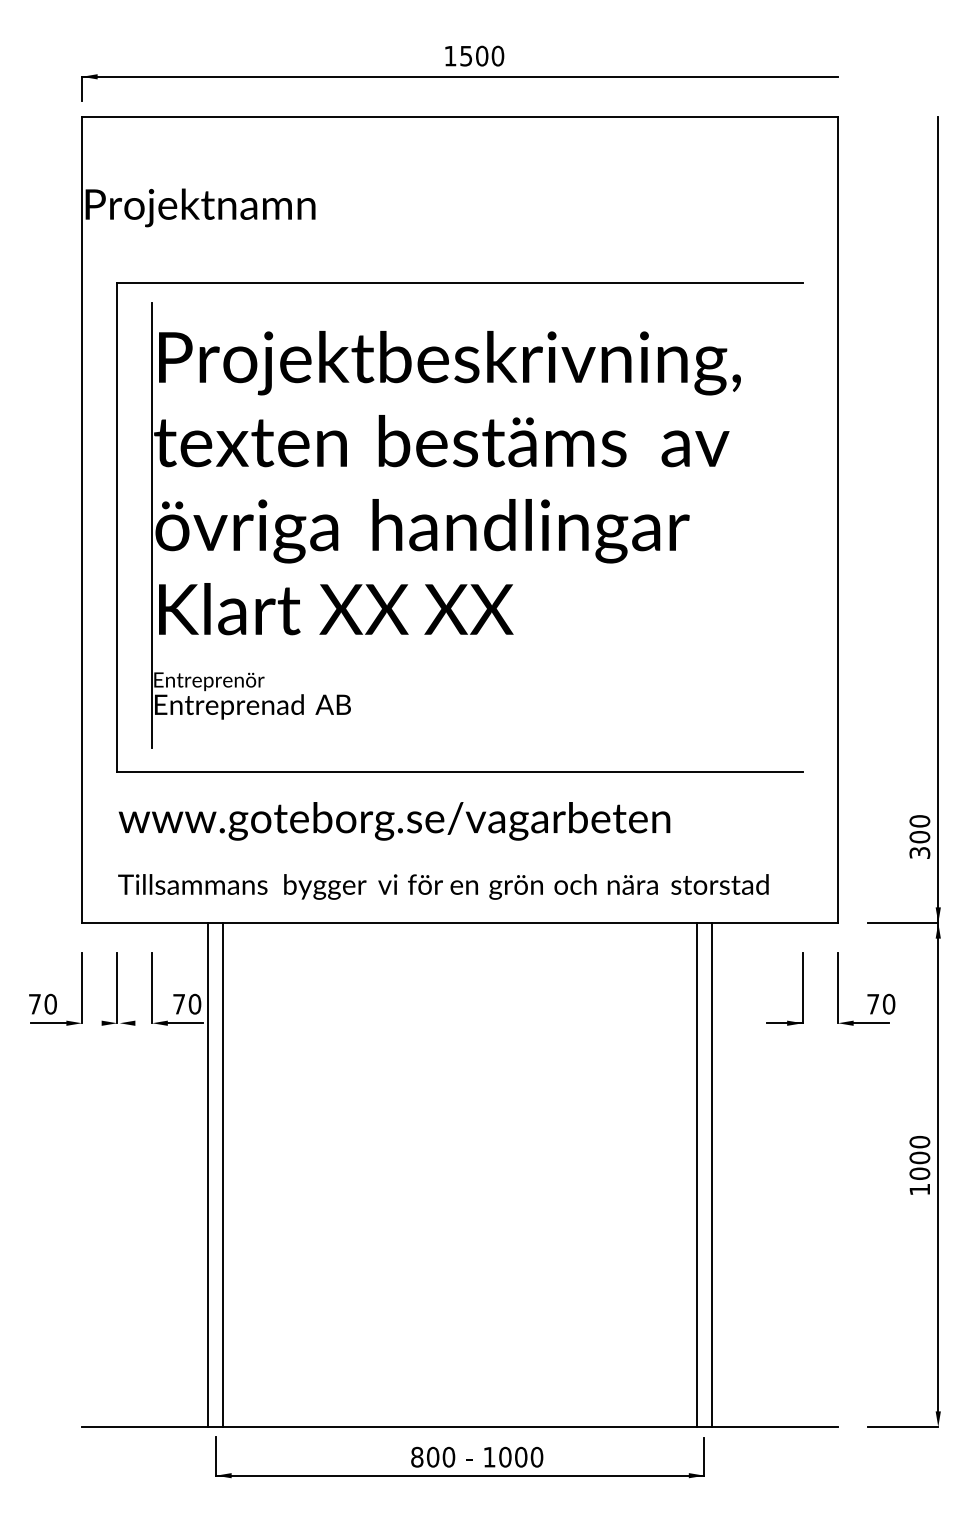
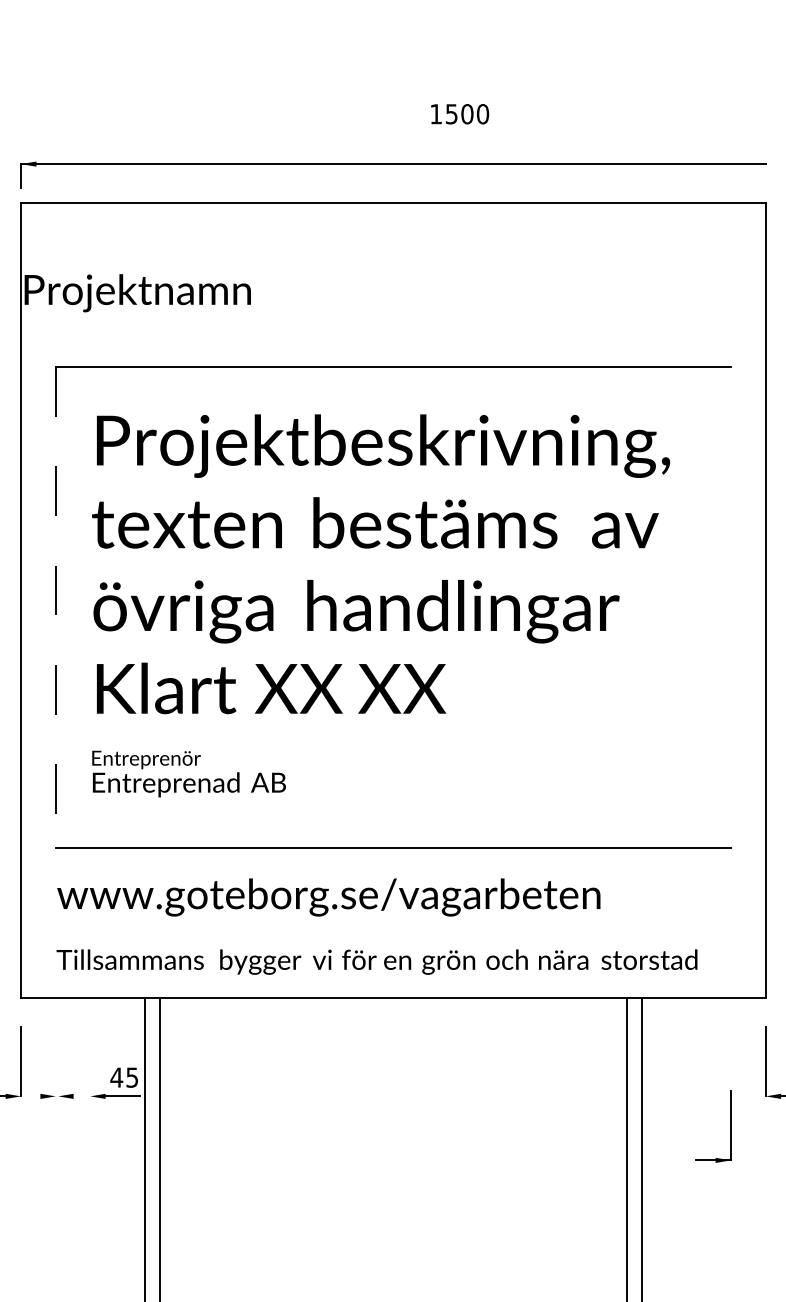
text: (474, 55) -> (459, 113), moved
line: (152, 525) -> (90, 606), removed
line: (117, 527) -> (56, 608), solid -> dashed
line: (117, 988) -> (56, 1062), removed
line: (152, 988) -> (90, 1062), removed
part: (802, 988) -> (730, 1126), moved
text: (186, 1003) -> (123, 1076), 70 -> 45

